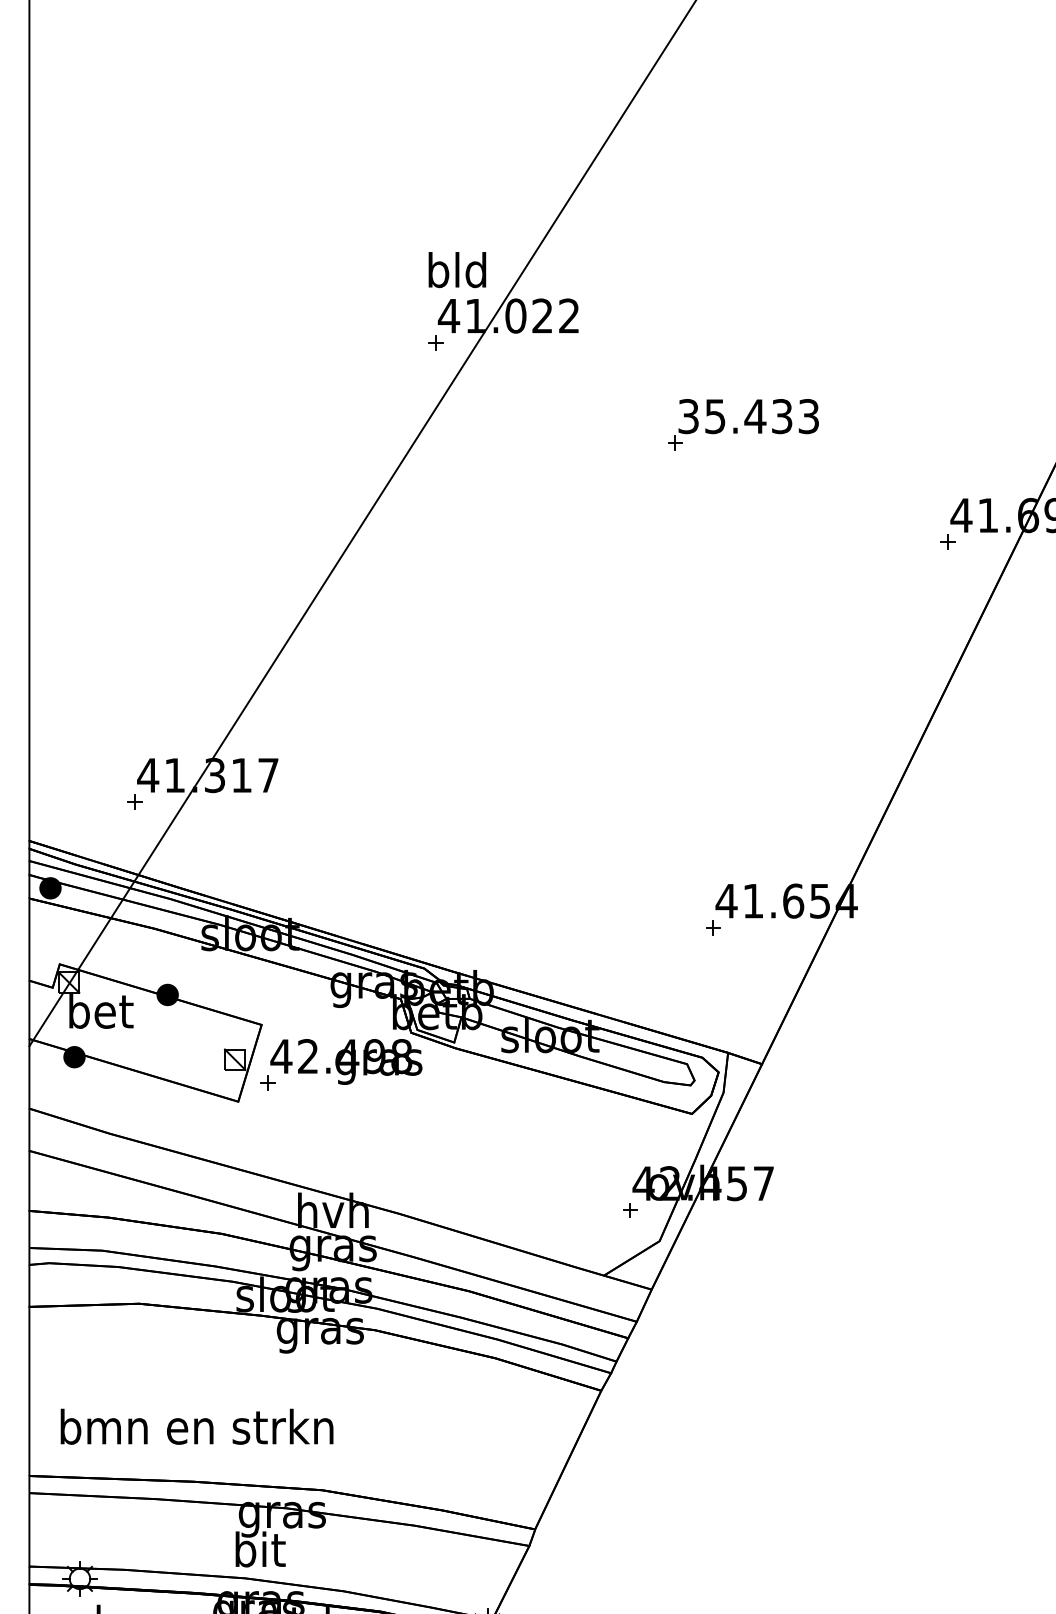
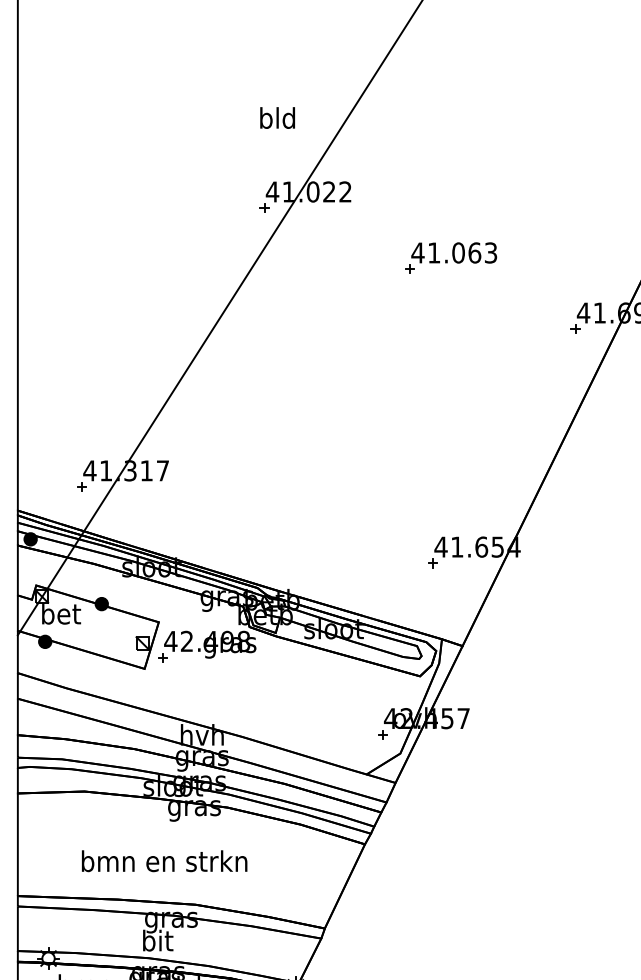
text: (457, 269) -> (277, 117), moved
text: (735, 415) -> (446, 252), 35.433 -> 41.063
text: (196, 1427) -> (164, 861), moved

